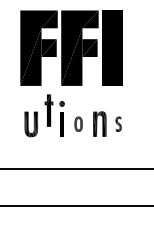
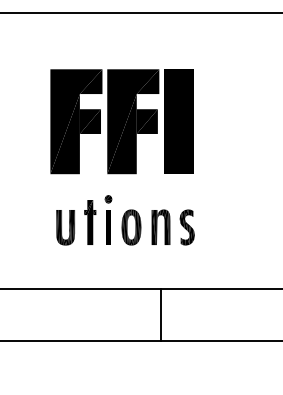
part: (49, 110) -> (90, 222), moved
part: (78, 124) -> (131, 227), size x1.67
part: (118, 124) -> (186, 227), size x1.67
line: (99, 186) -> (160, 314), added

